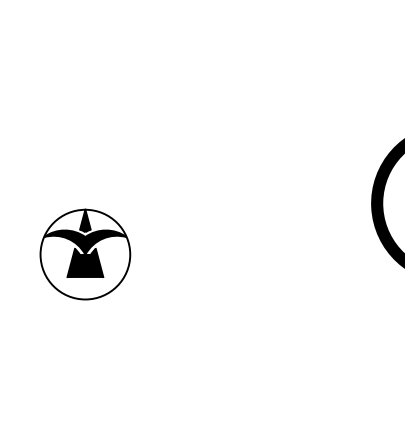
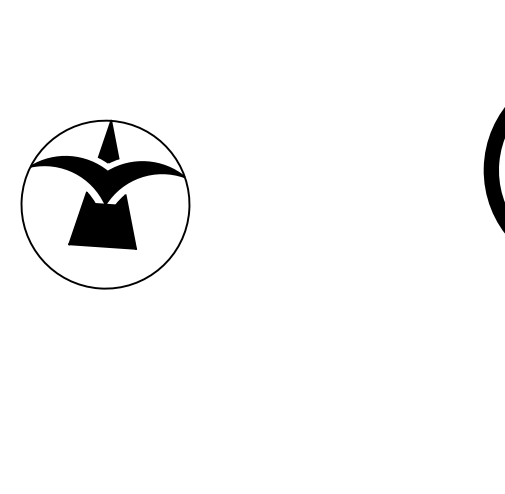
part: (85, 254) -> (105, 204), size x1.43

